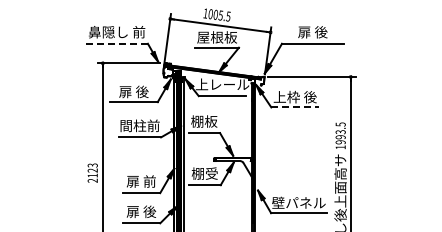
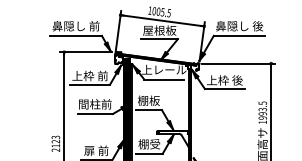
text: (312, 32) -> (239, 26), 扉 後 -> 鼻隠し 後
line: (117, 43) -> (76, 35), dashed -> solid
text: (133, 91) -> (89, 75), 扉 後 -> 上枠 前
line: (295, 107) -> (225, 89), dashed -> solid

